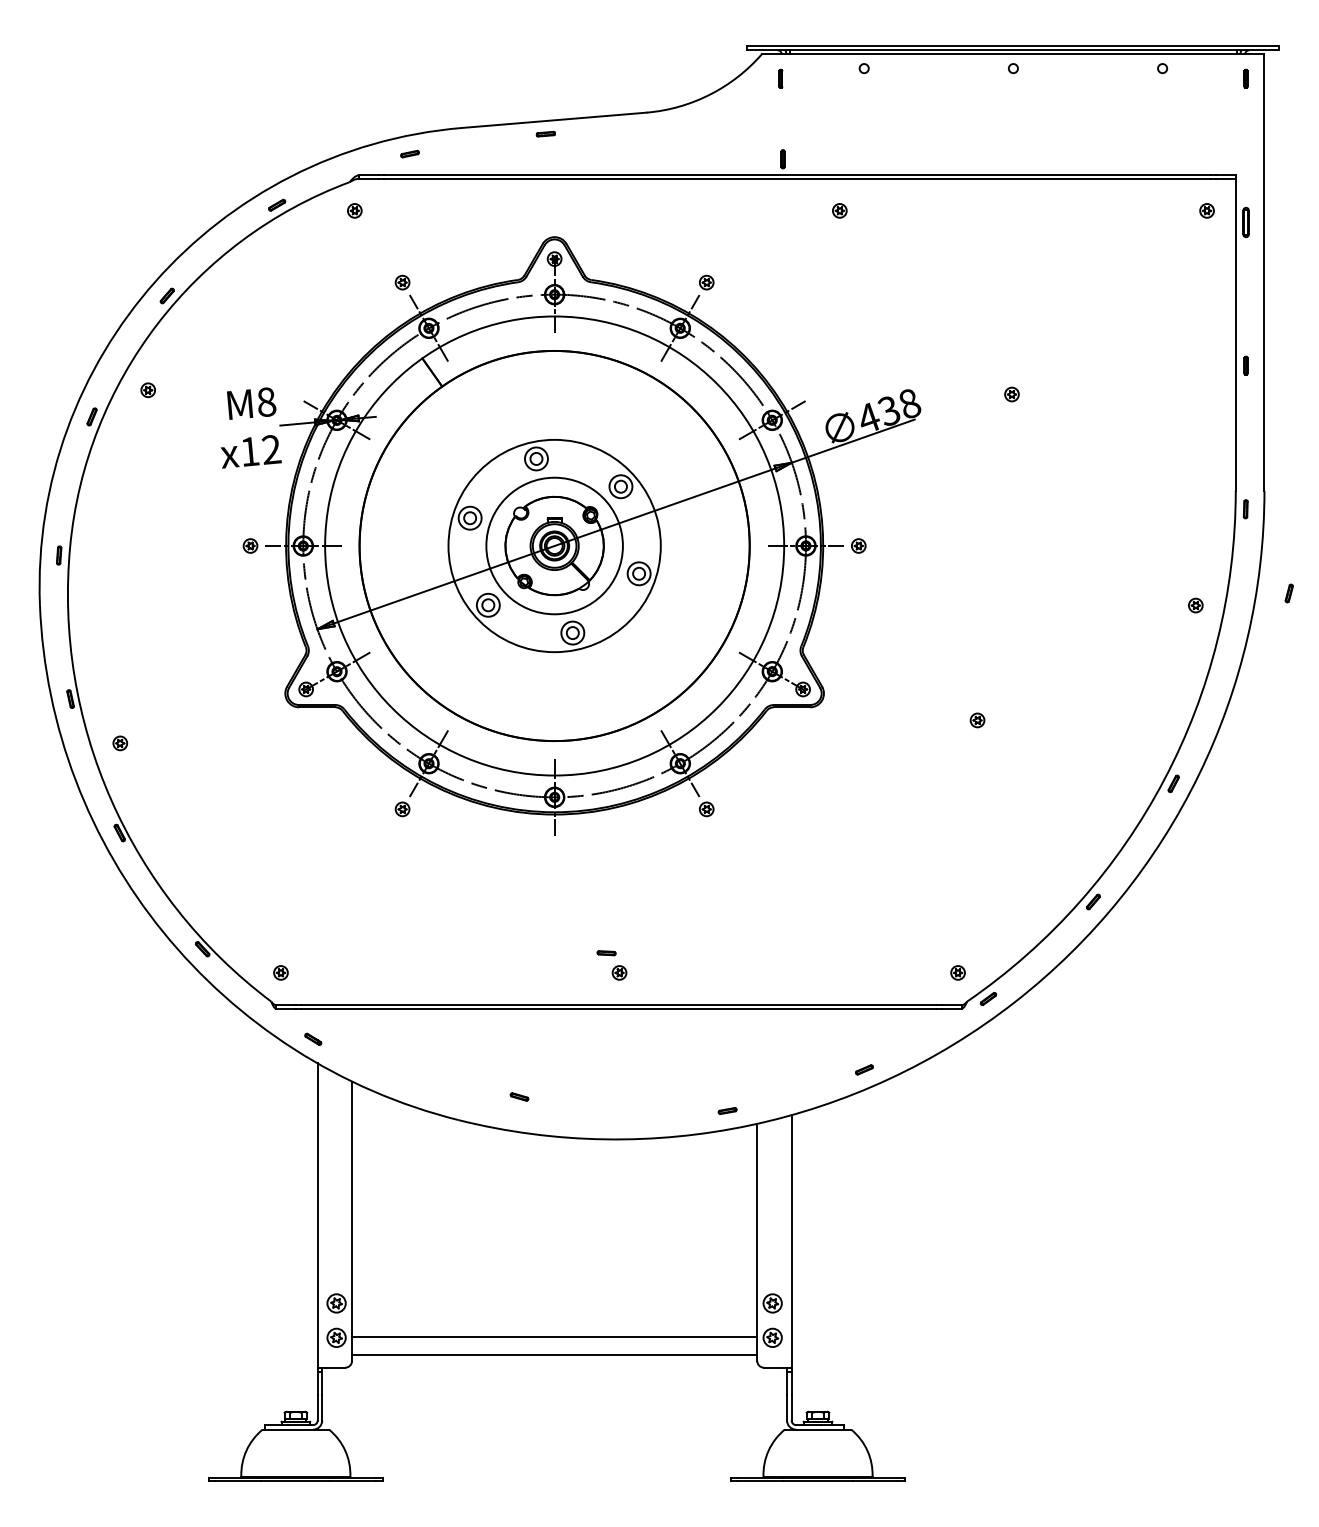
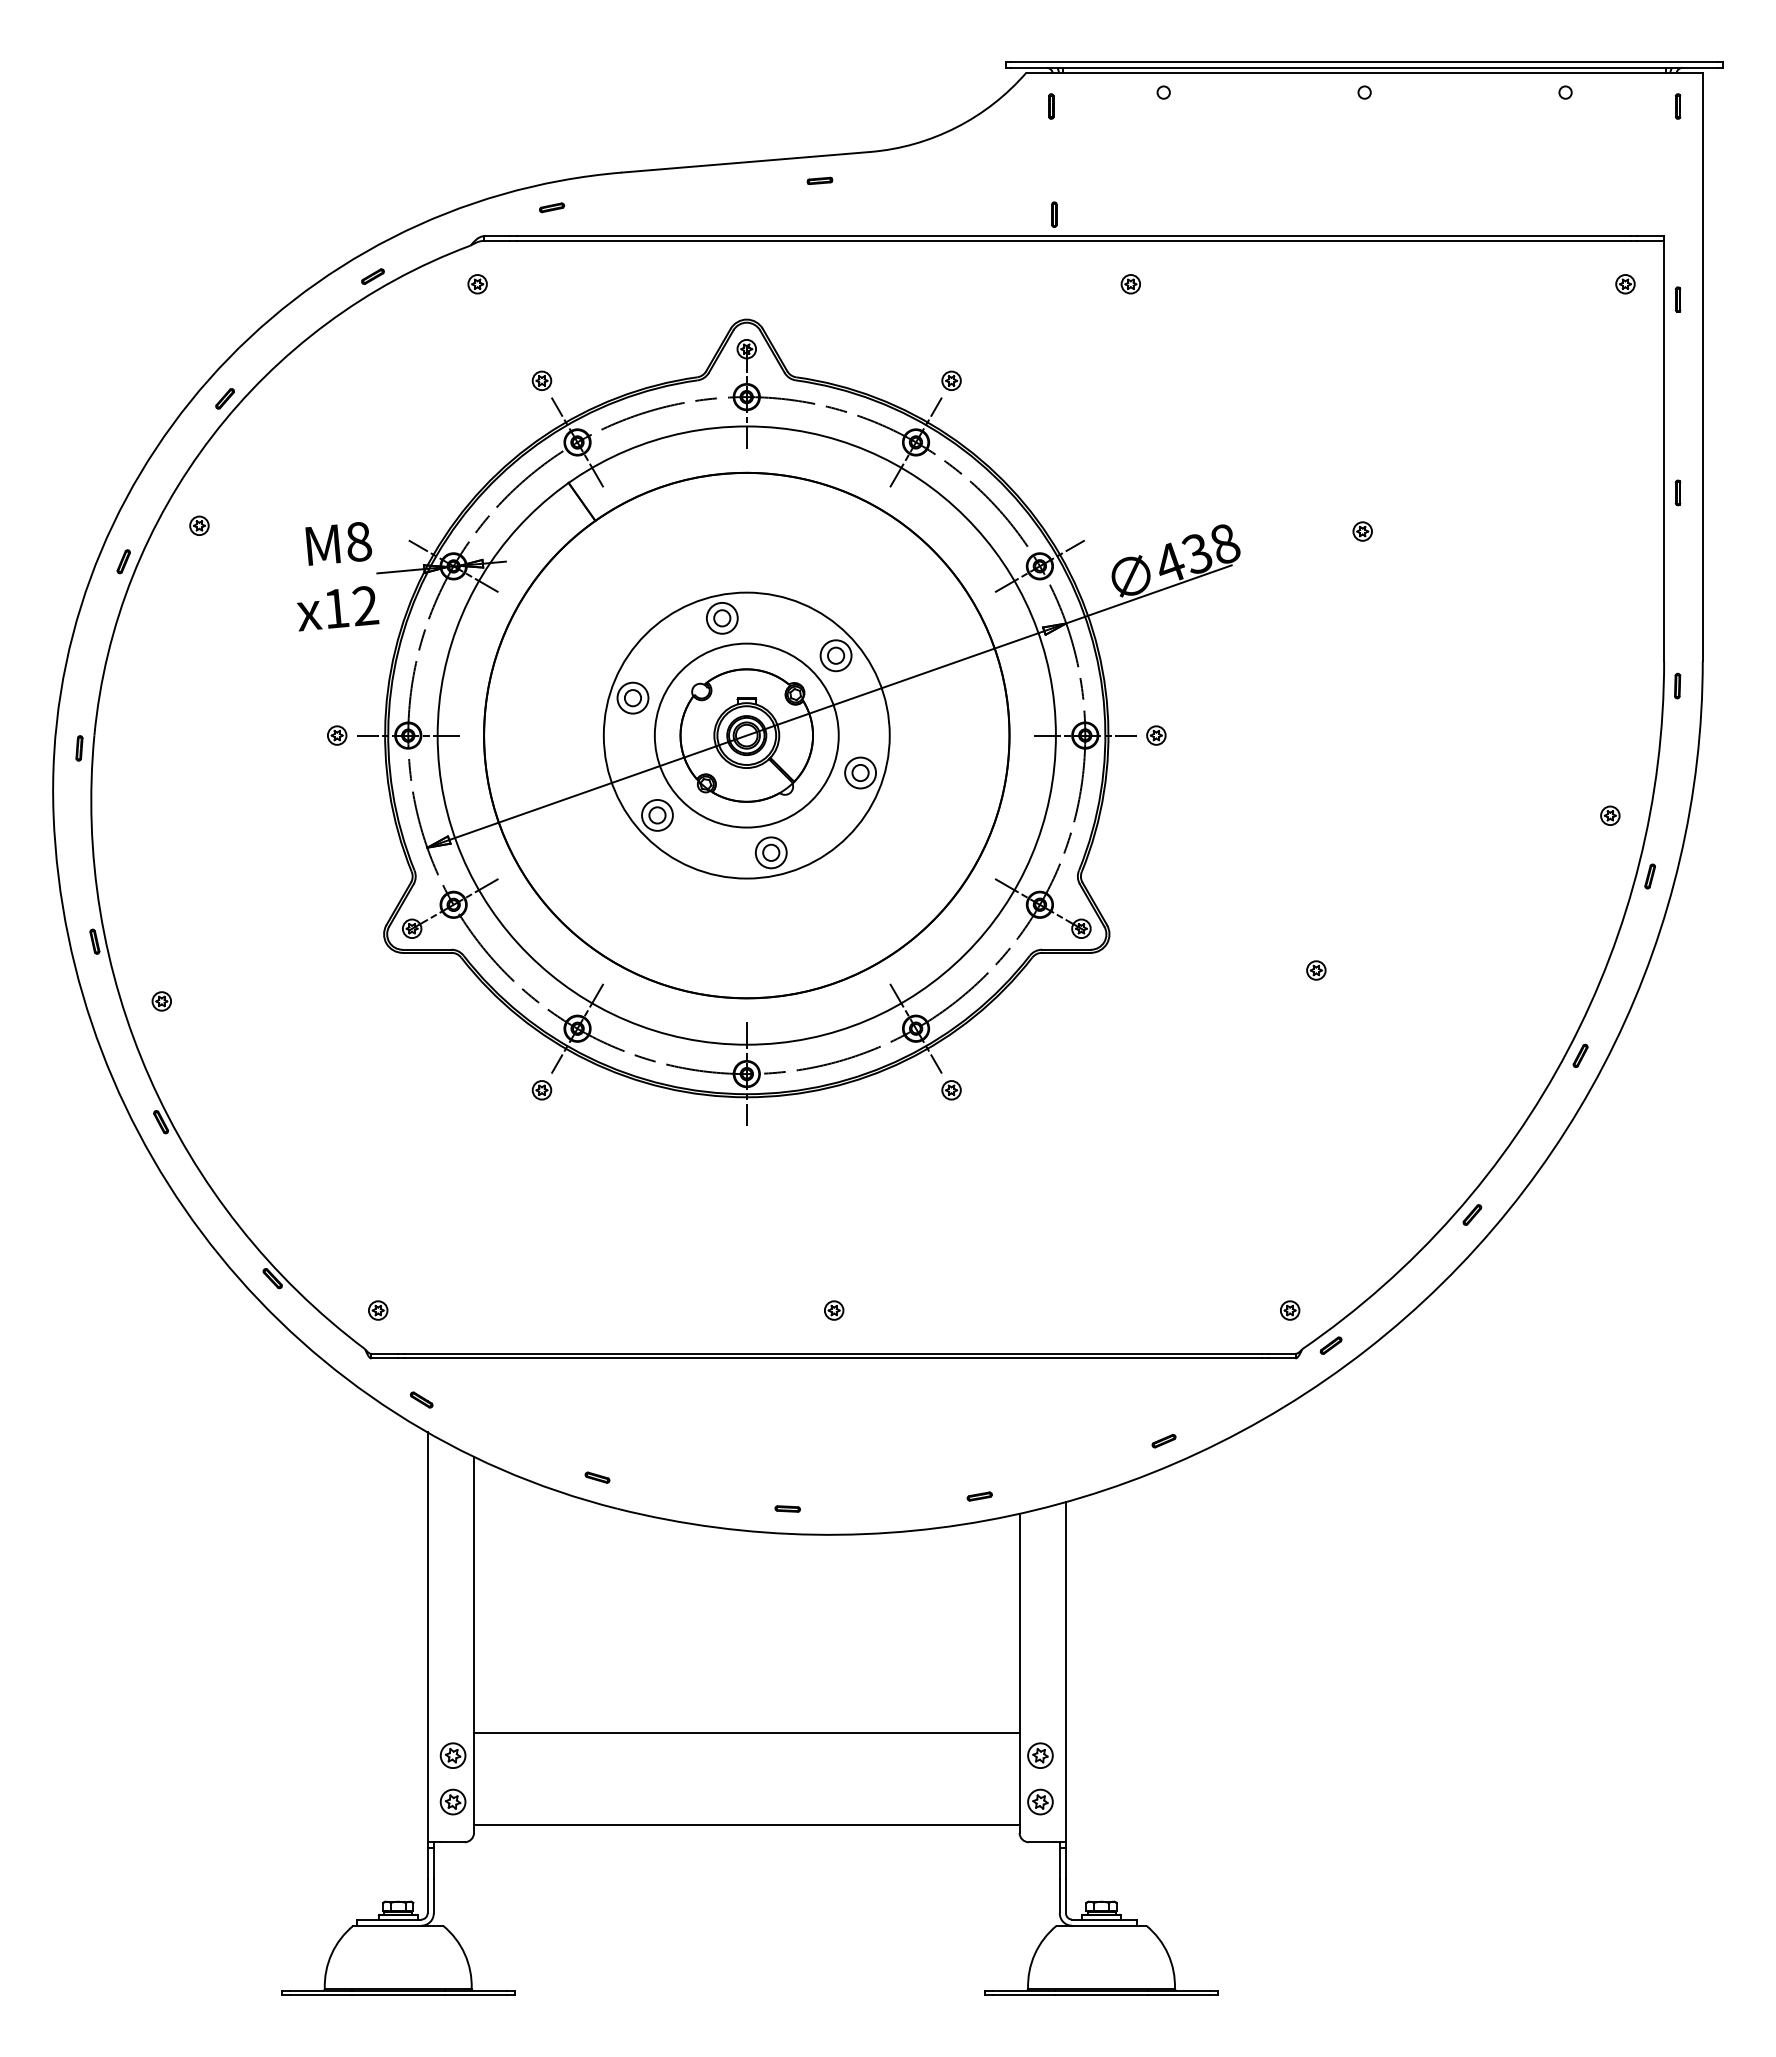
part: (545, 133) -> (819, 180), moved
part: (1245, 222) -> (1677, 299), size x0.62
part: (1288, 593) -> (1649, 876), moved
part: (606, 952) -> (787, 1508), moved
part: (519, 1096) -> (597, 1477), moved
line: (554, 1337) -> (746, 1732), moved

